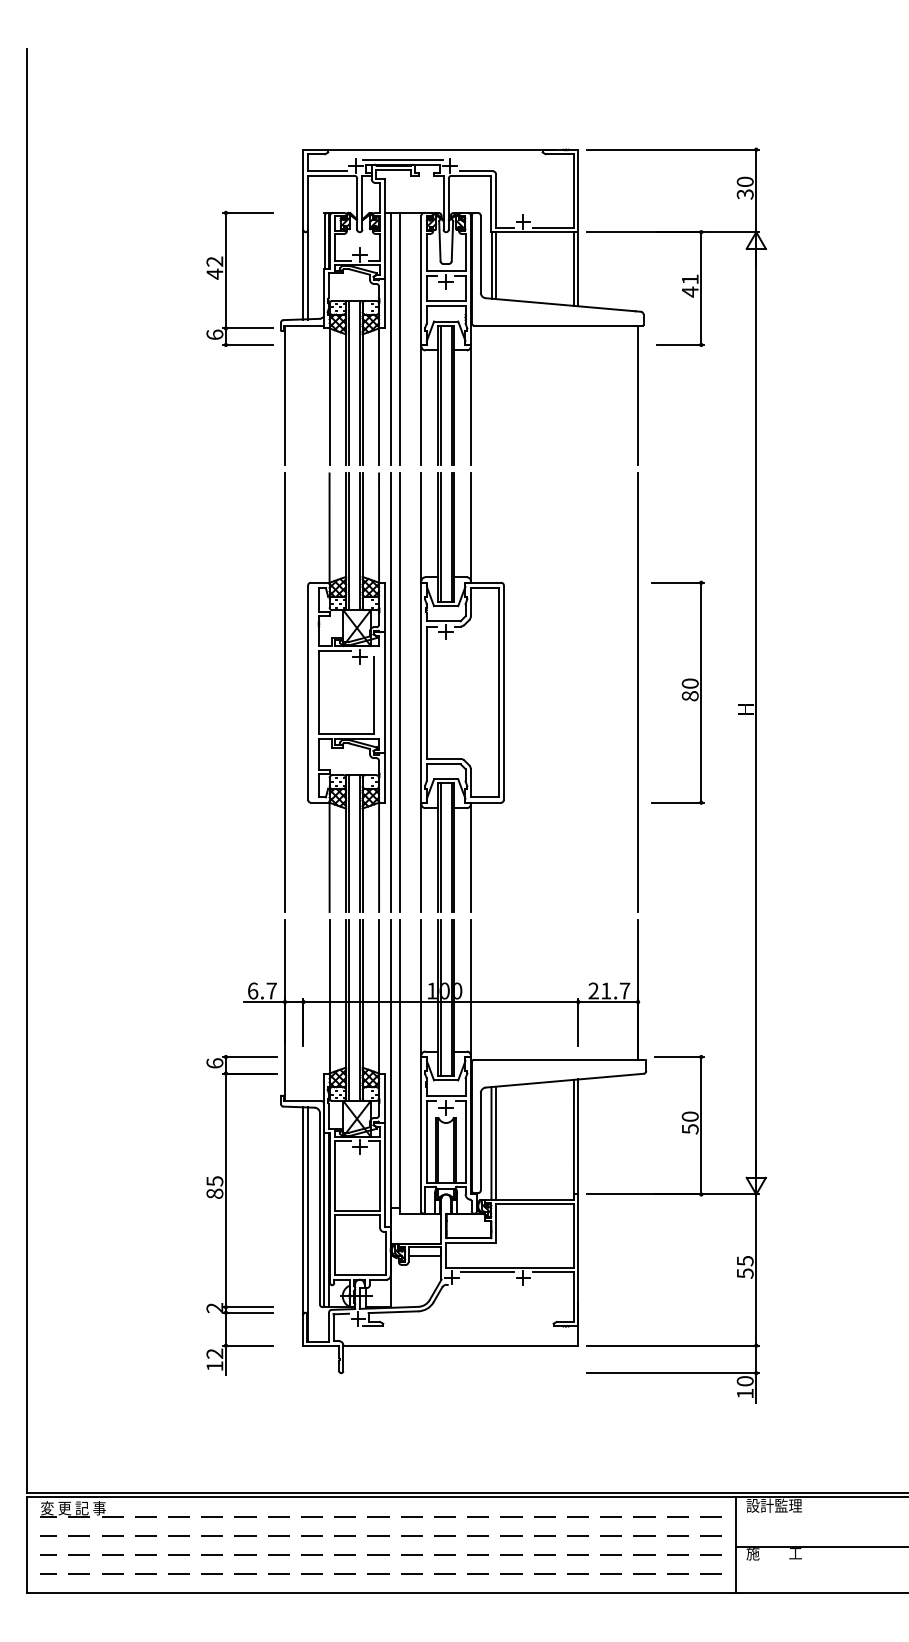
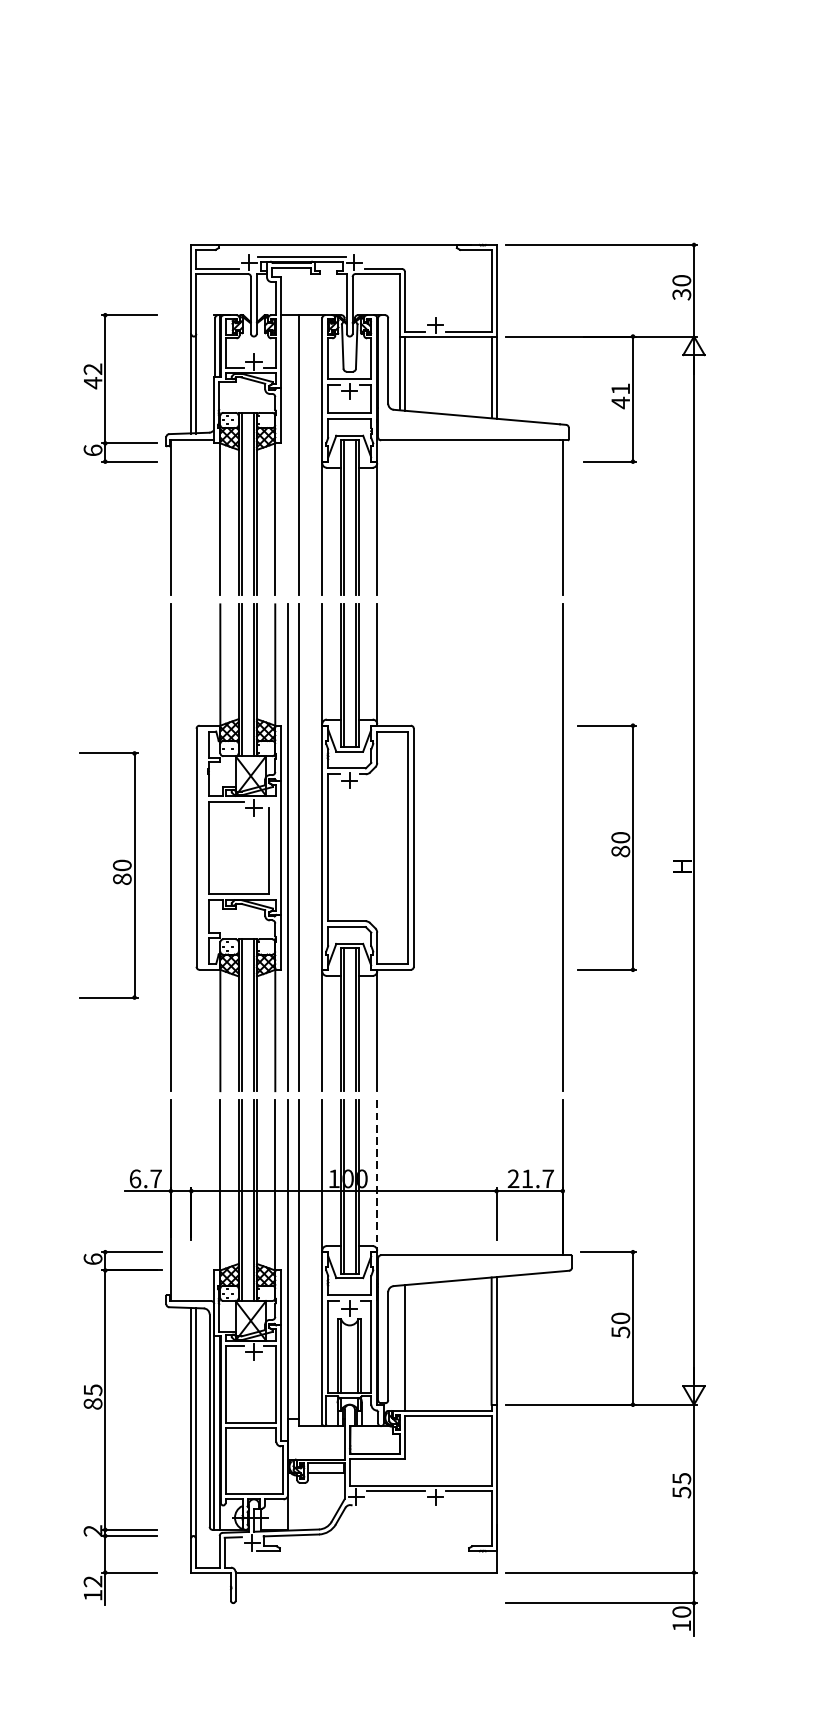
line: (390, 338) -> (287, 454), removed
part: (228, 717) -> (108, 875), added
line: (470, 987) -> (376, 1174), solid -> dashed
line: (491, 1143) -> (400, 1348), removed

